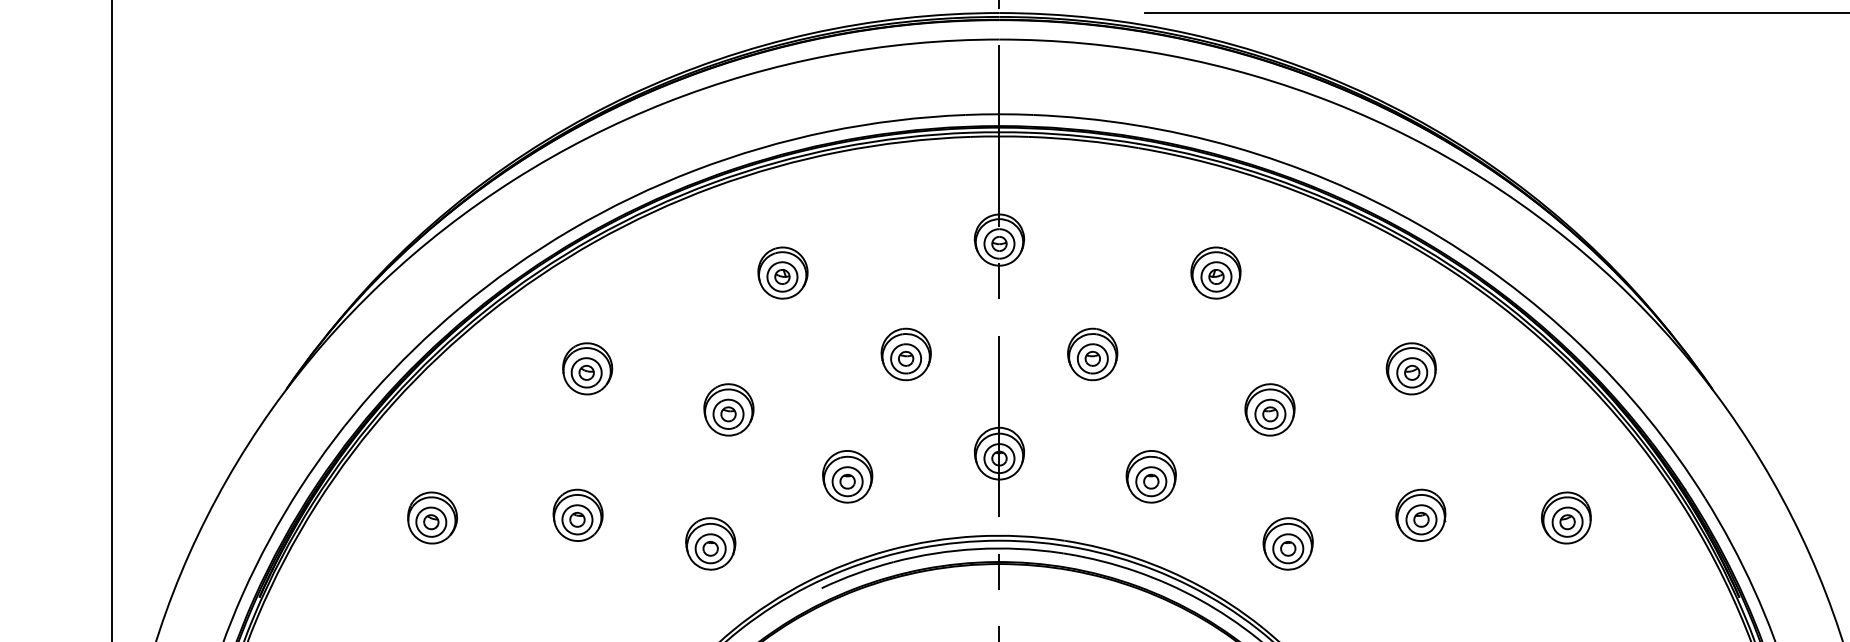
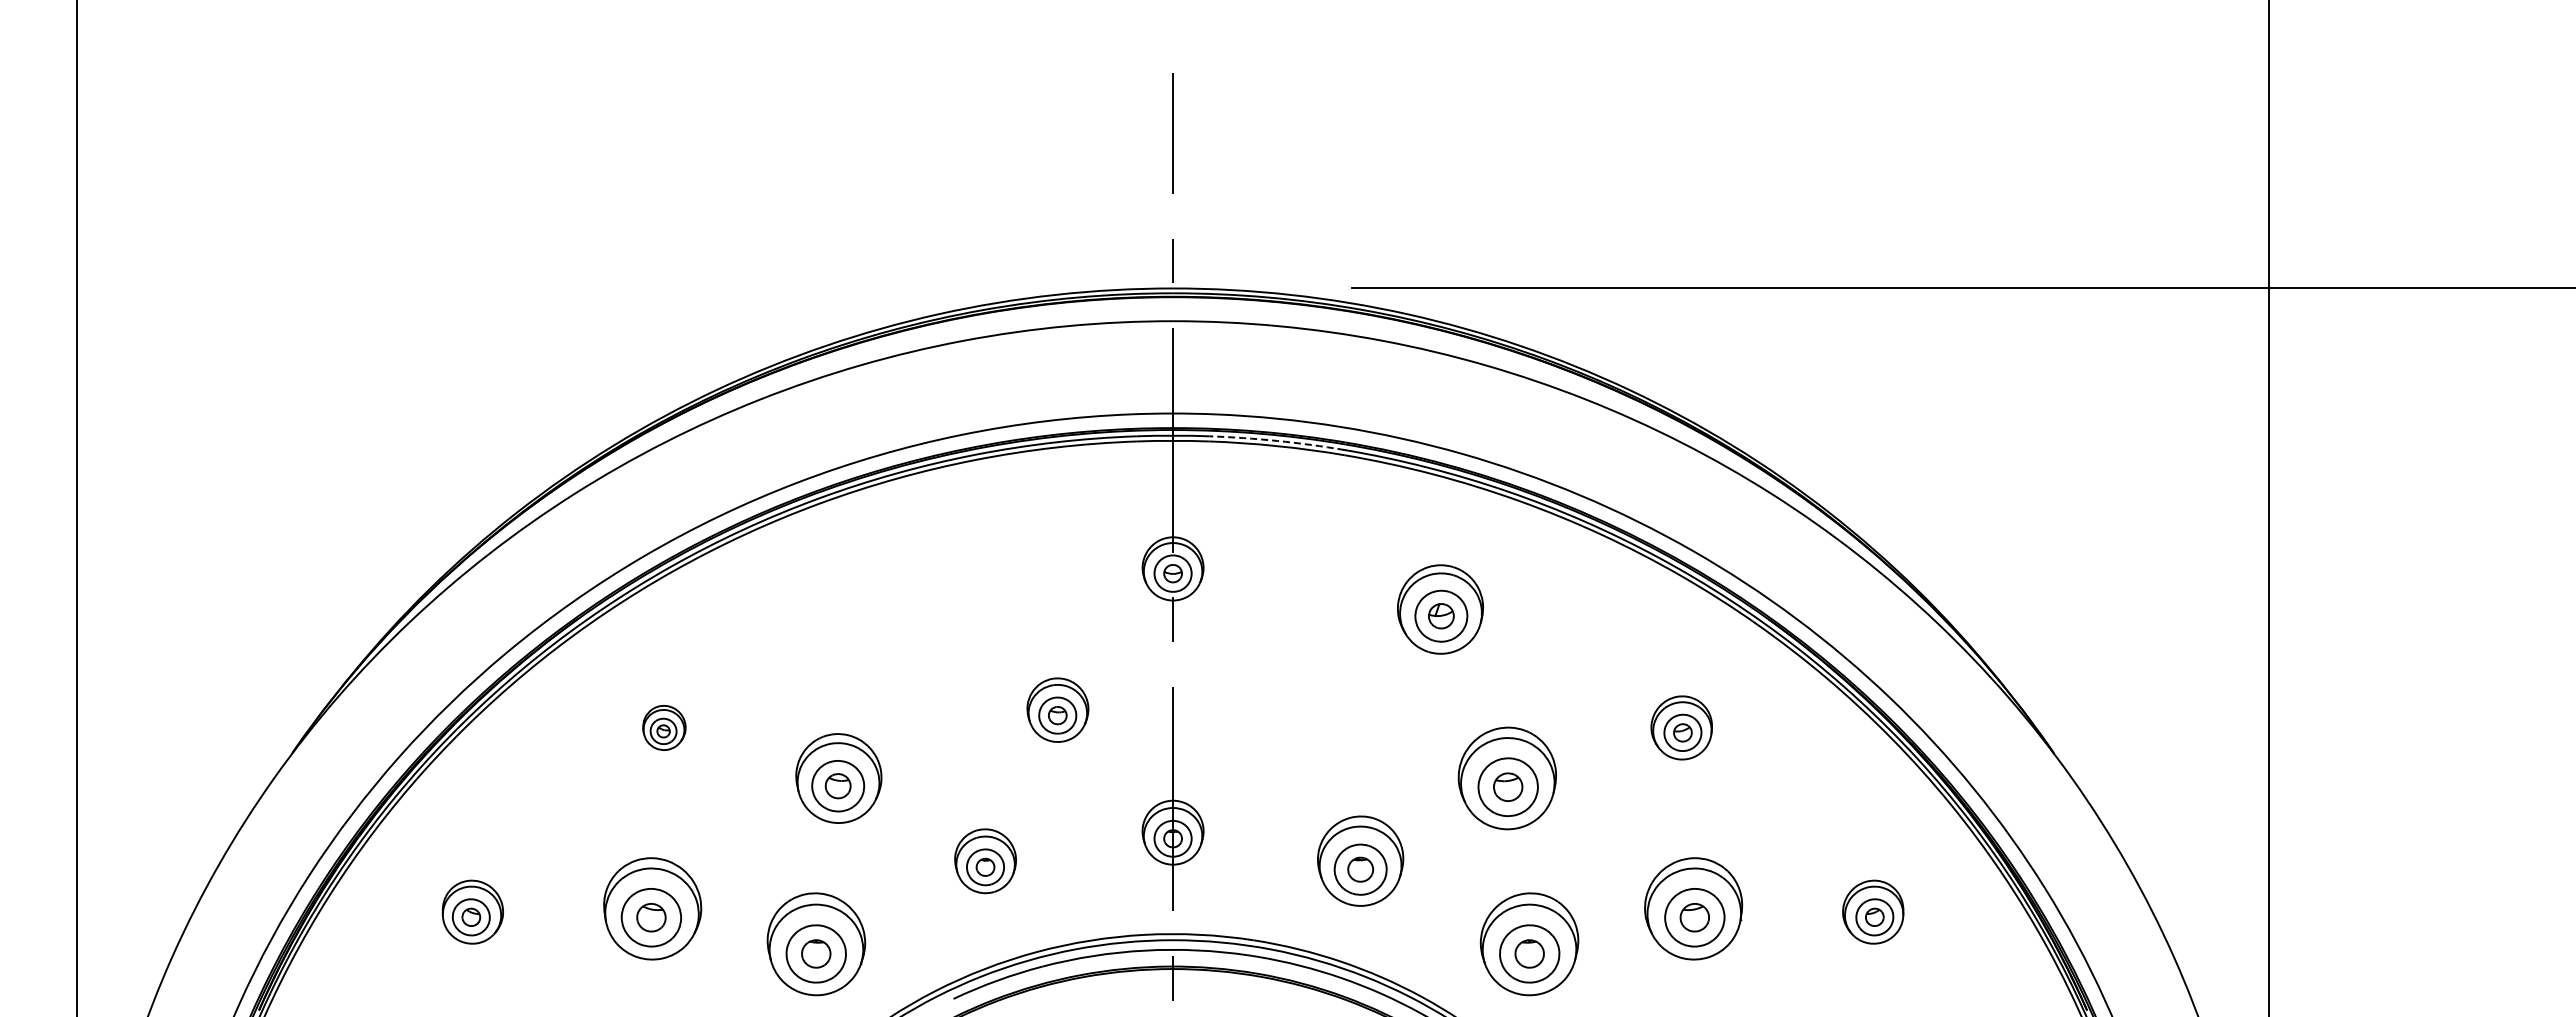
arc: (1084, 136) -> (1277, 440), solid -> dashed
part: (782, 272) -> (905, 609), removed
part: (1215, 272) -> (1440, 609), size x1.4
part: (1092, 353) -> (1287, 709), removed
part: (587, 368) -> (664, 727), size x0.7
part: (728, 409) -> (838, 778), size x1.4
part: (1269, 409) -> (1506, 778), size x1.6
part: (1151, 476) -> (1360, 861), size x1.4
part: (578, 515) -> (652, 908), size x1.6
part: (1420, 515) -> (1693, 908), size x1.6
part: (710, 543) -> (816, 943), size x1.6
part: (1288, 543) -> (1529, 943), size x1.6

